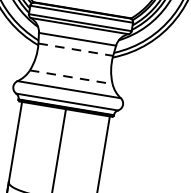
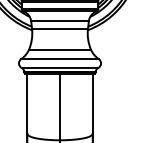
line: (76, 50) -> (60, 29), dashed -> solid
line: (71, 77) -> (60, 49), dashed -> solid

